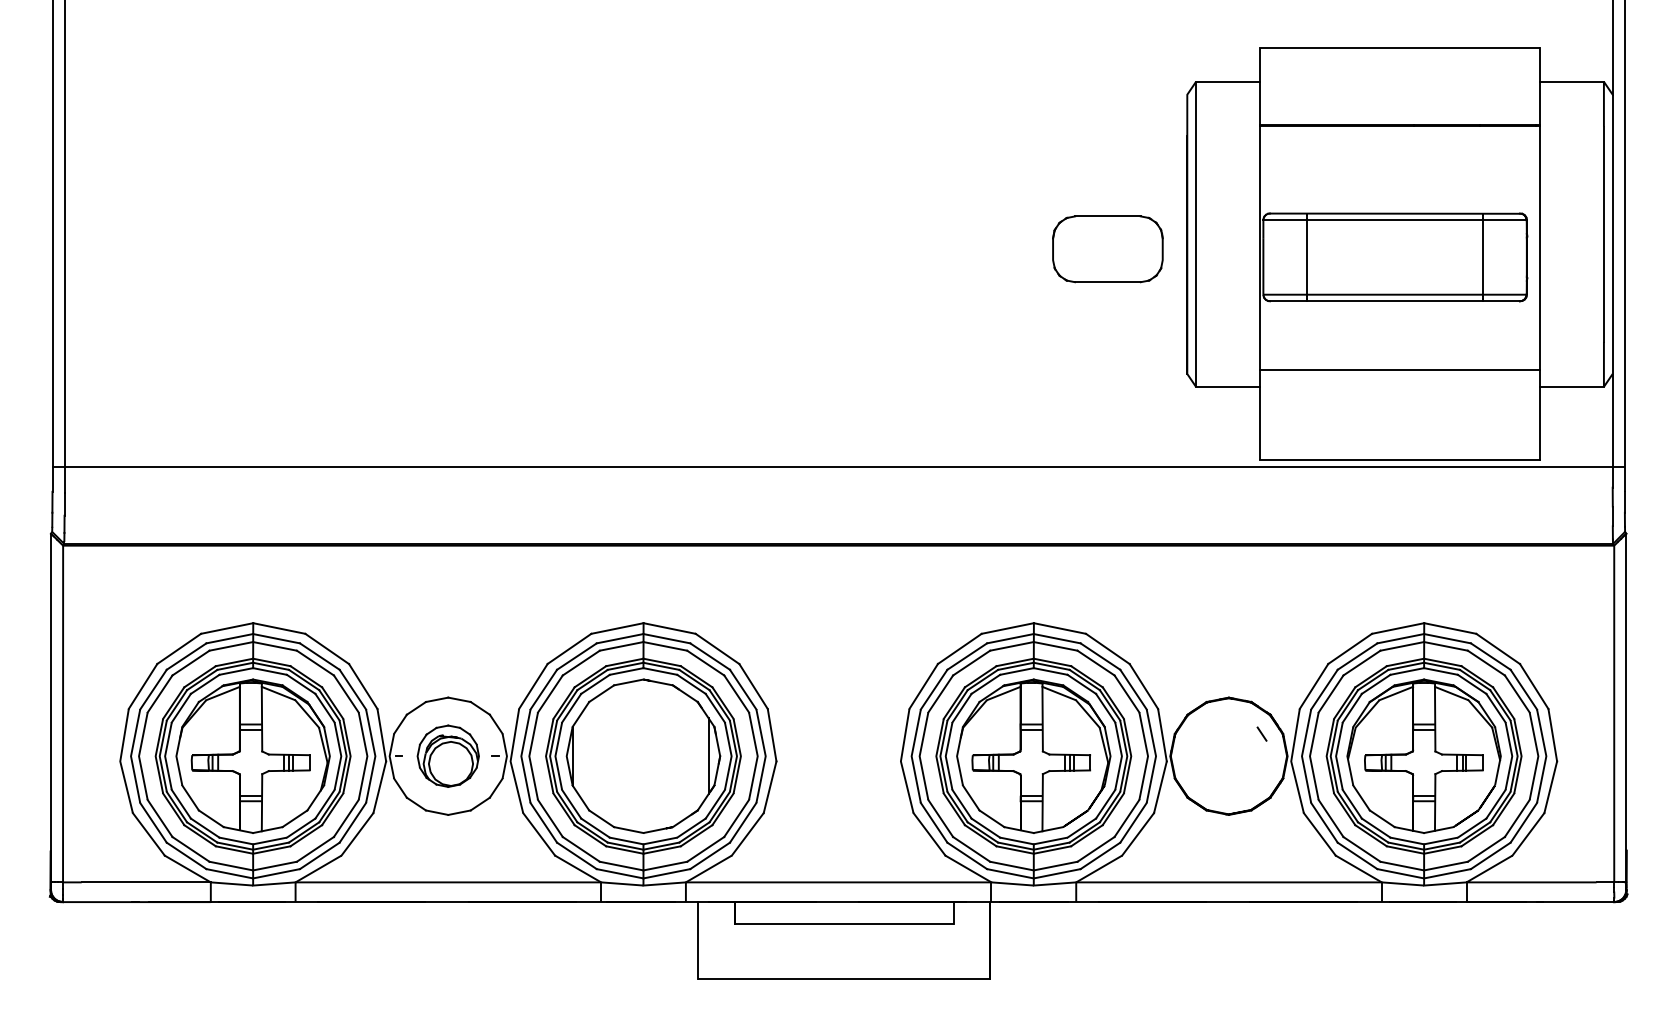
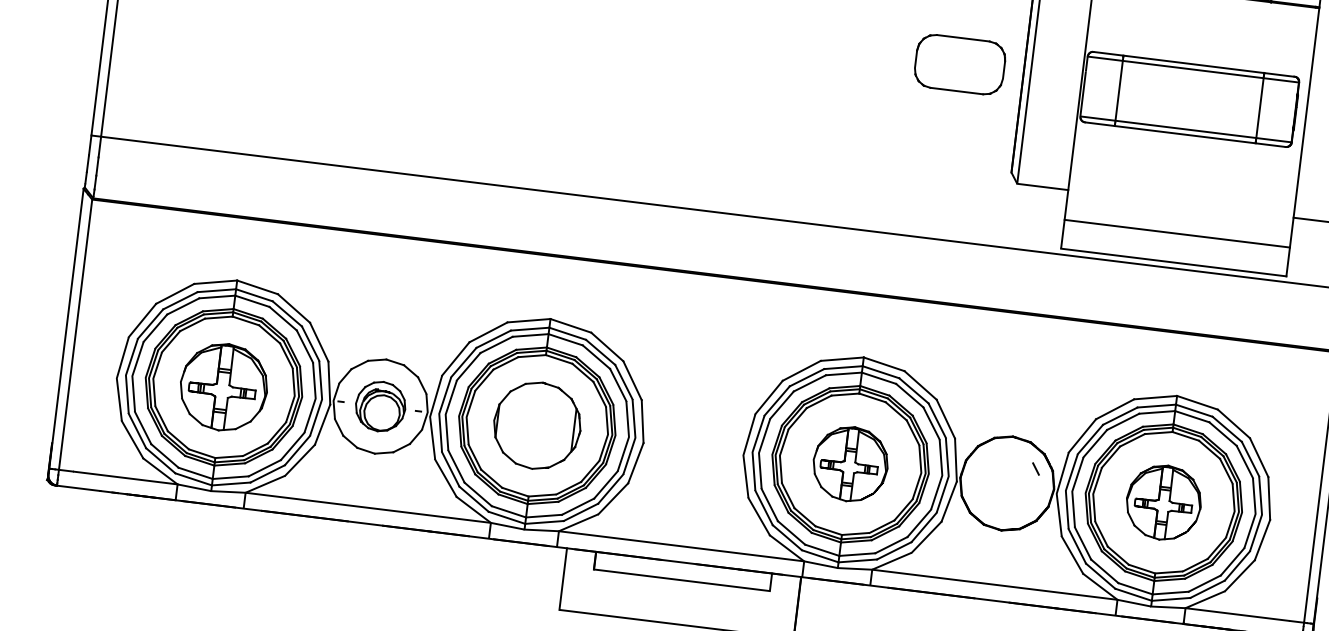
line: (1399, 370) -> (1176, 234), moved
part: (252, 755) -> (223, 386), size x0.7
part: (643, 755) -> (537, 425), size x0.7
part: (1033, 755) -> (850, 463), size x0.6
part: (1423, 755) -> (1163, 502), size x0.6

